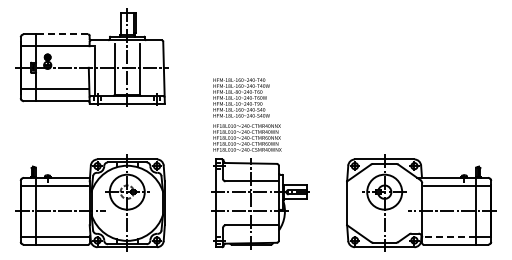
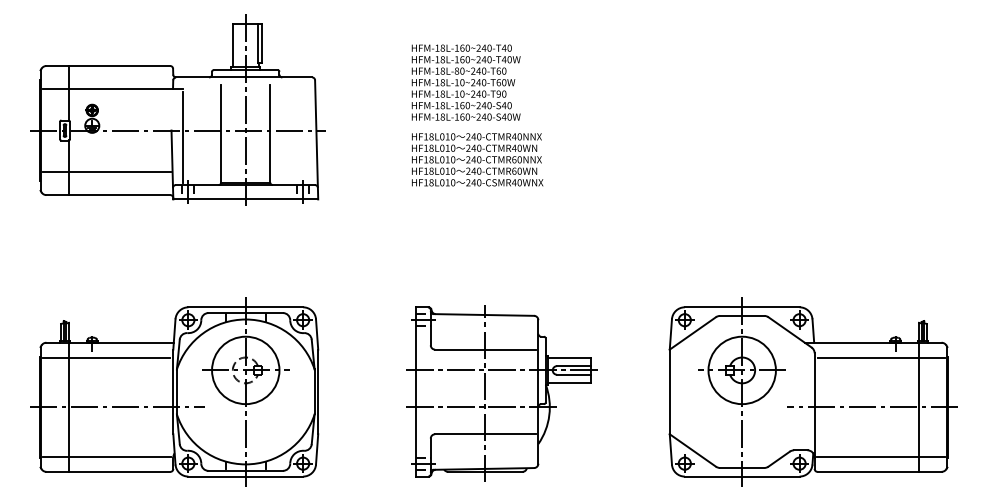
line: (61, 34) -> (118, 66), dashed -> solid
text: (247, 114) -> (477, 114), moved
line: (449, 236) -> (867, 455), dashed -> solid

